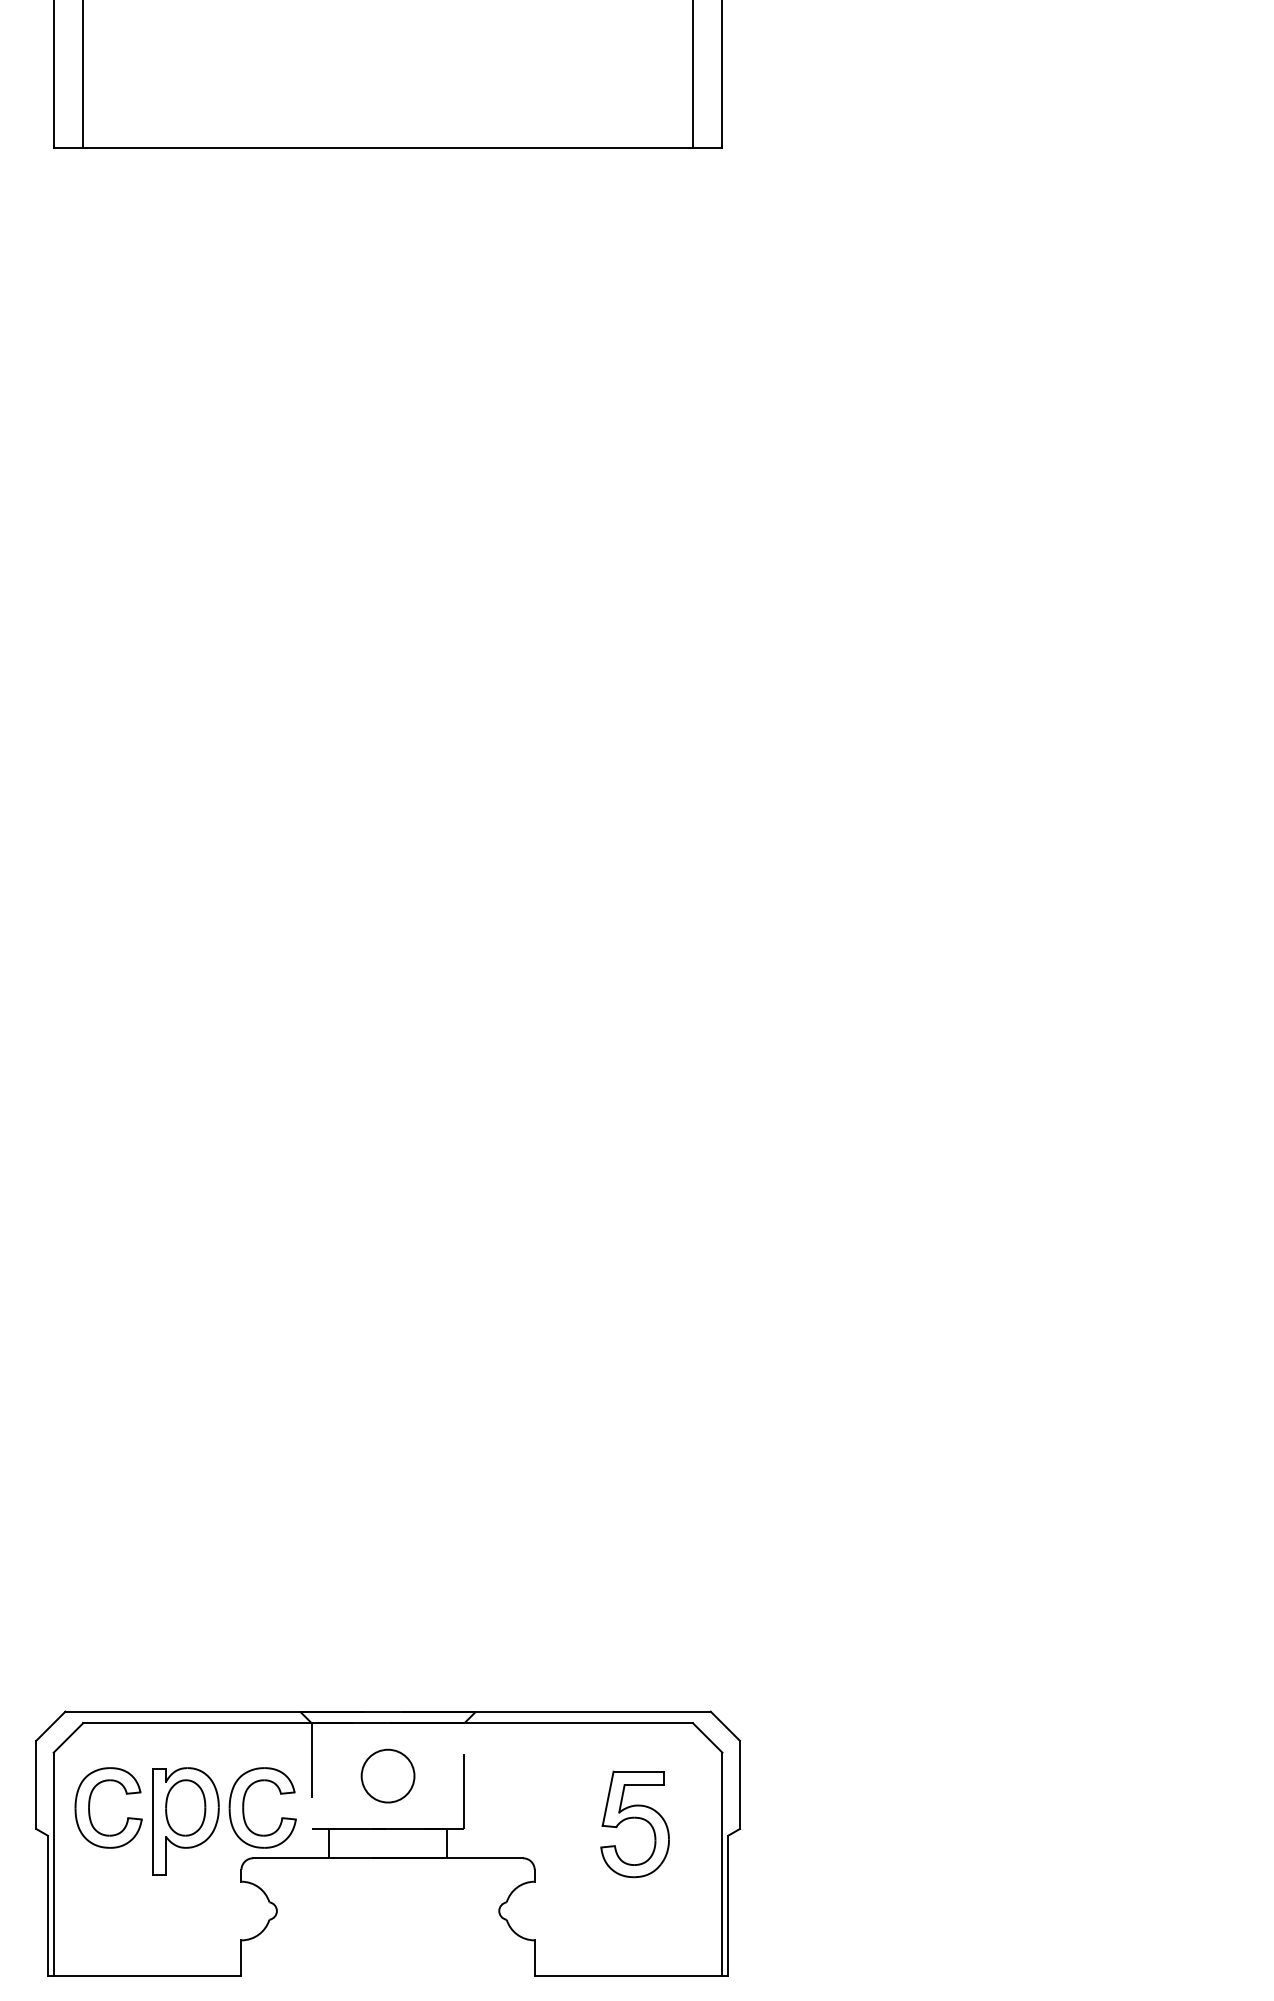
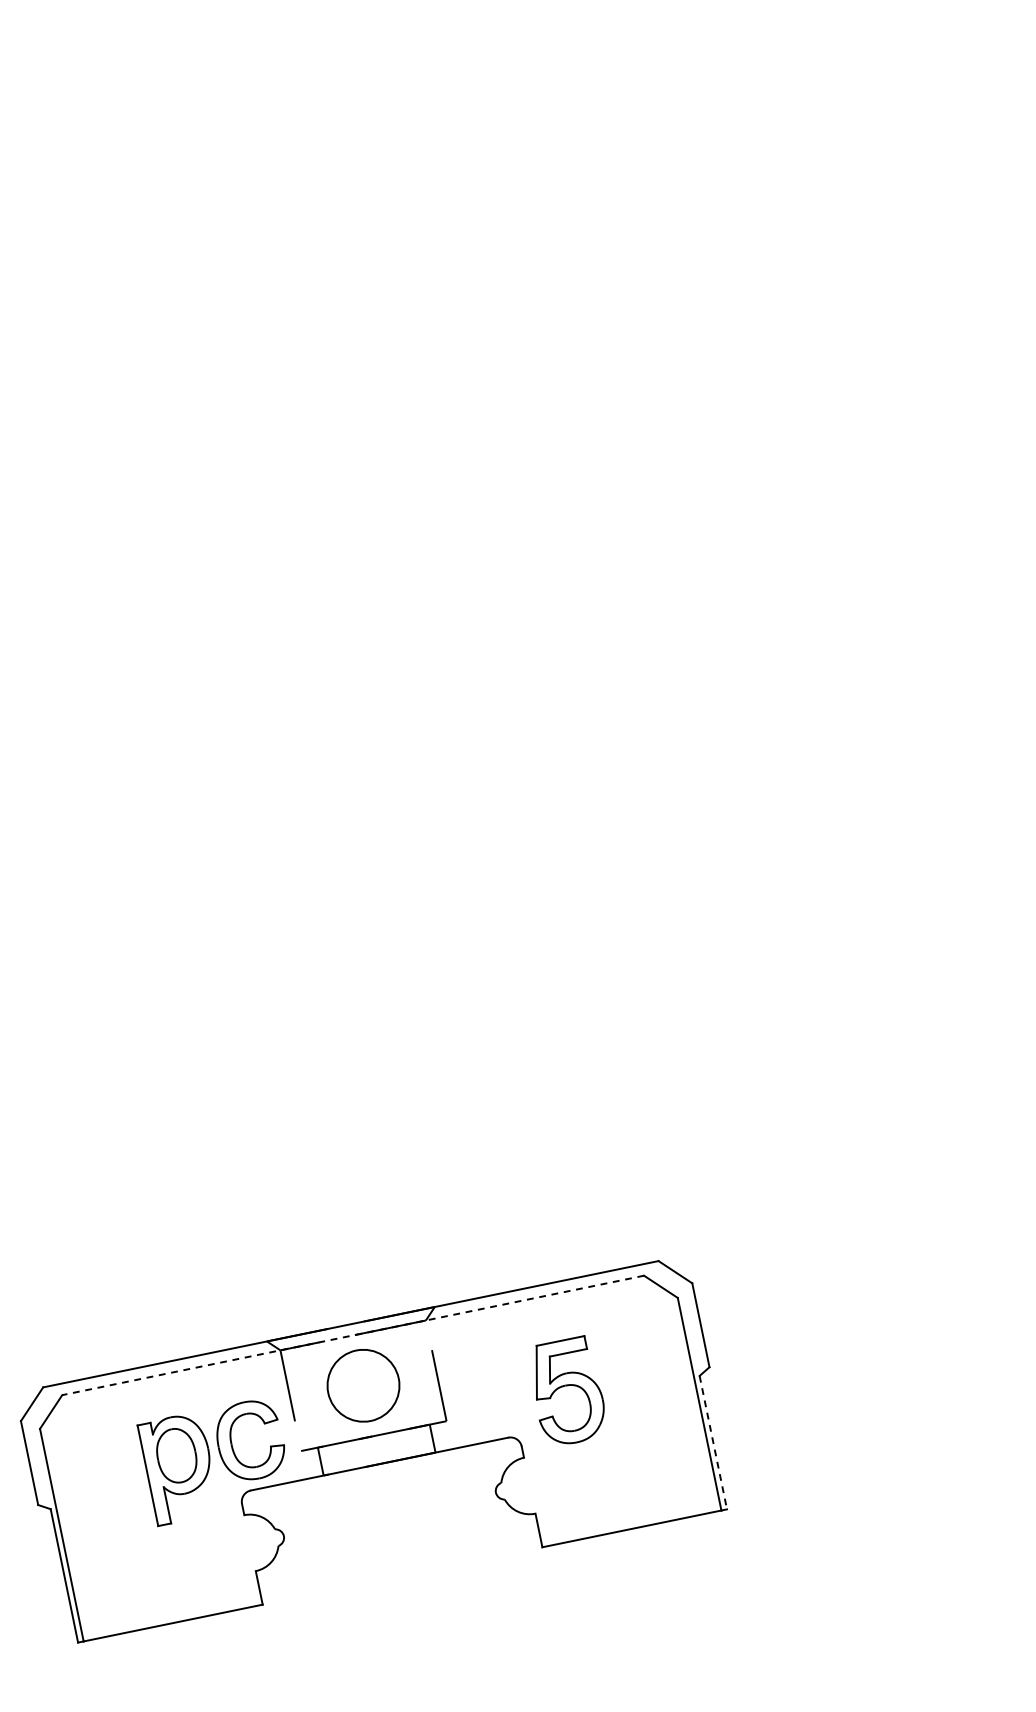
line: (387, 1723) -> (352, 1335), solid -> dashed
circle: (387, 1775) -> (362, 1385), size x1.4
part: (90, 1803) -> (85, 1470), removed
part: (634, 1824) -> (566, 1392), moved
line: (728, 1905) -> (713, 1442), solid -> dashed

